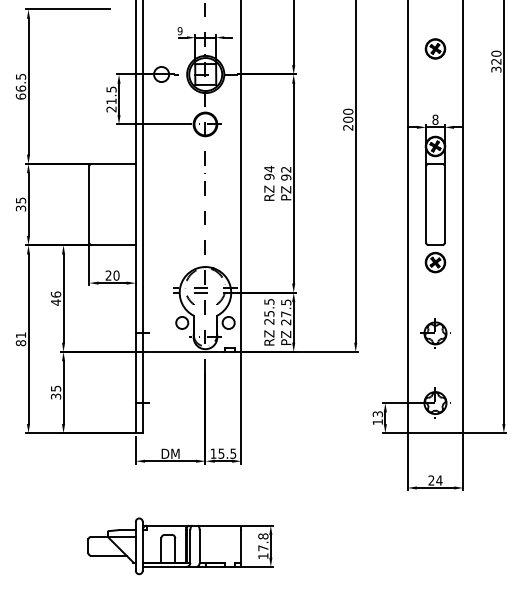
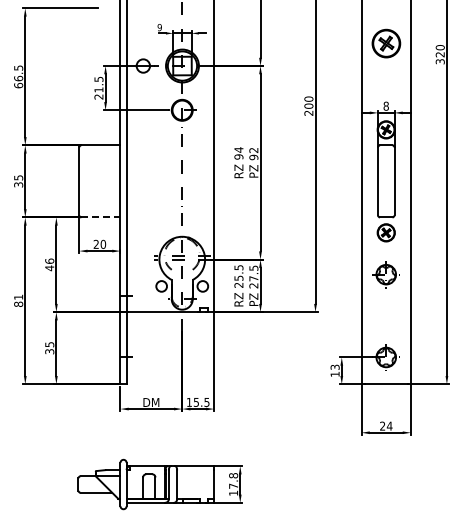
part: (434, 47) -> (385, 42), size x1.6
line: (113, 245) -> (100, 217), solid -> dashed
part: (434, 333) -> (385, 274), moved

